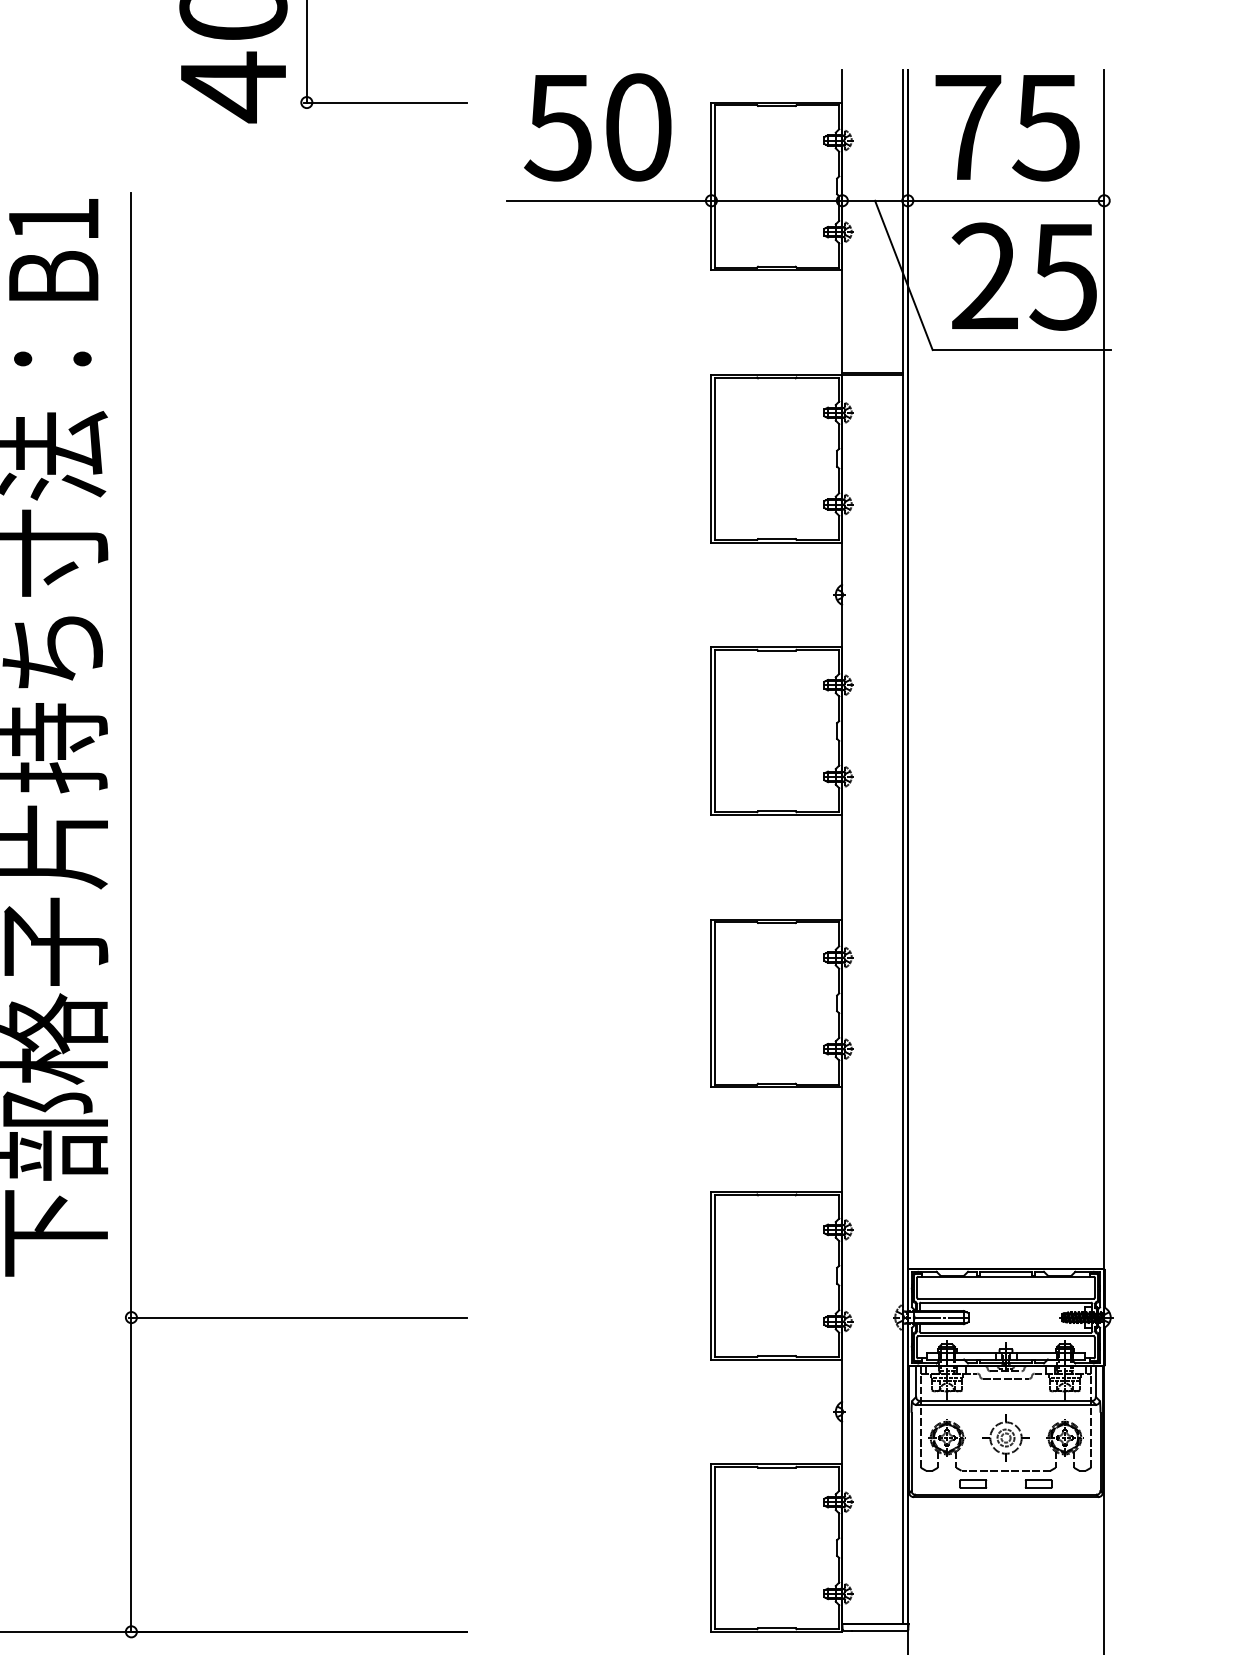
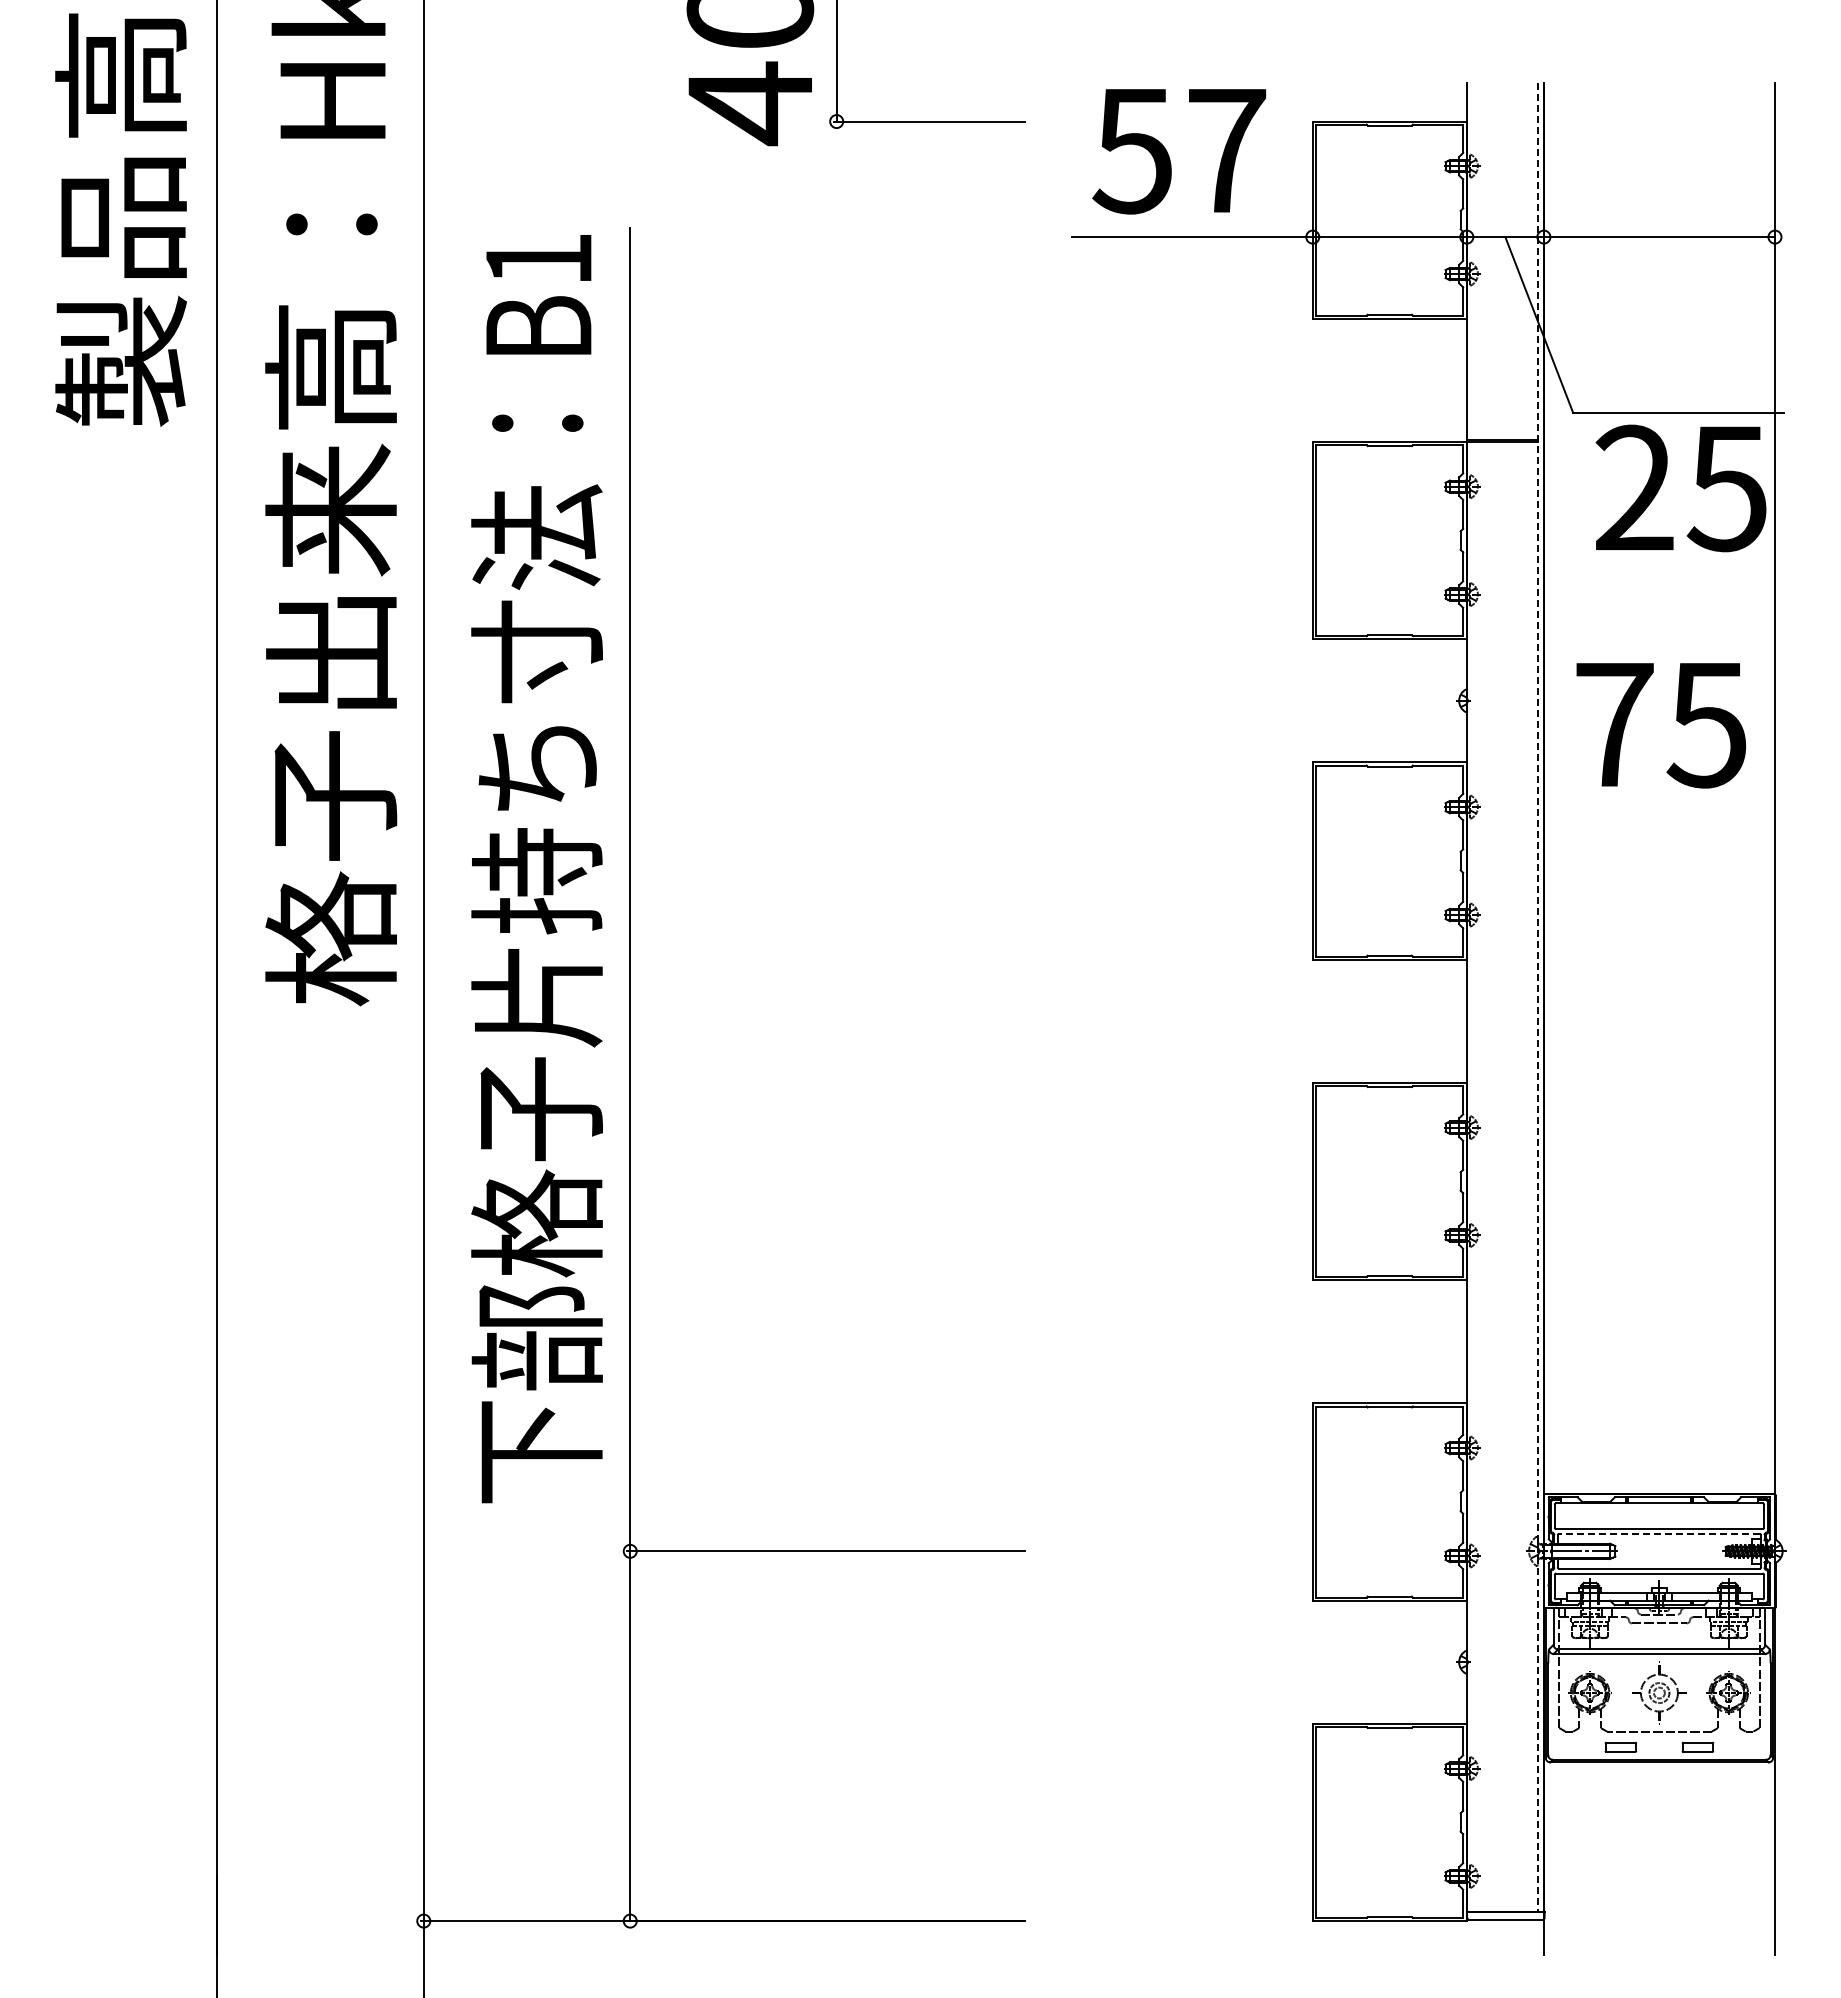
text: (638, 127) -> (1227, 150), 50 -> 57
text: (1007, 128) -> (1661, 725), moved
text: (1023, 276) -> (1680, 488), moved
line: (902, 846) -> (1537, 997), solid -> dashed
line: (1005, 1302) -> (1658, 1533), solid -> dashed

